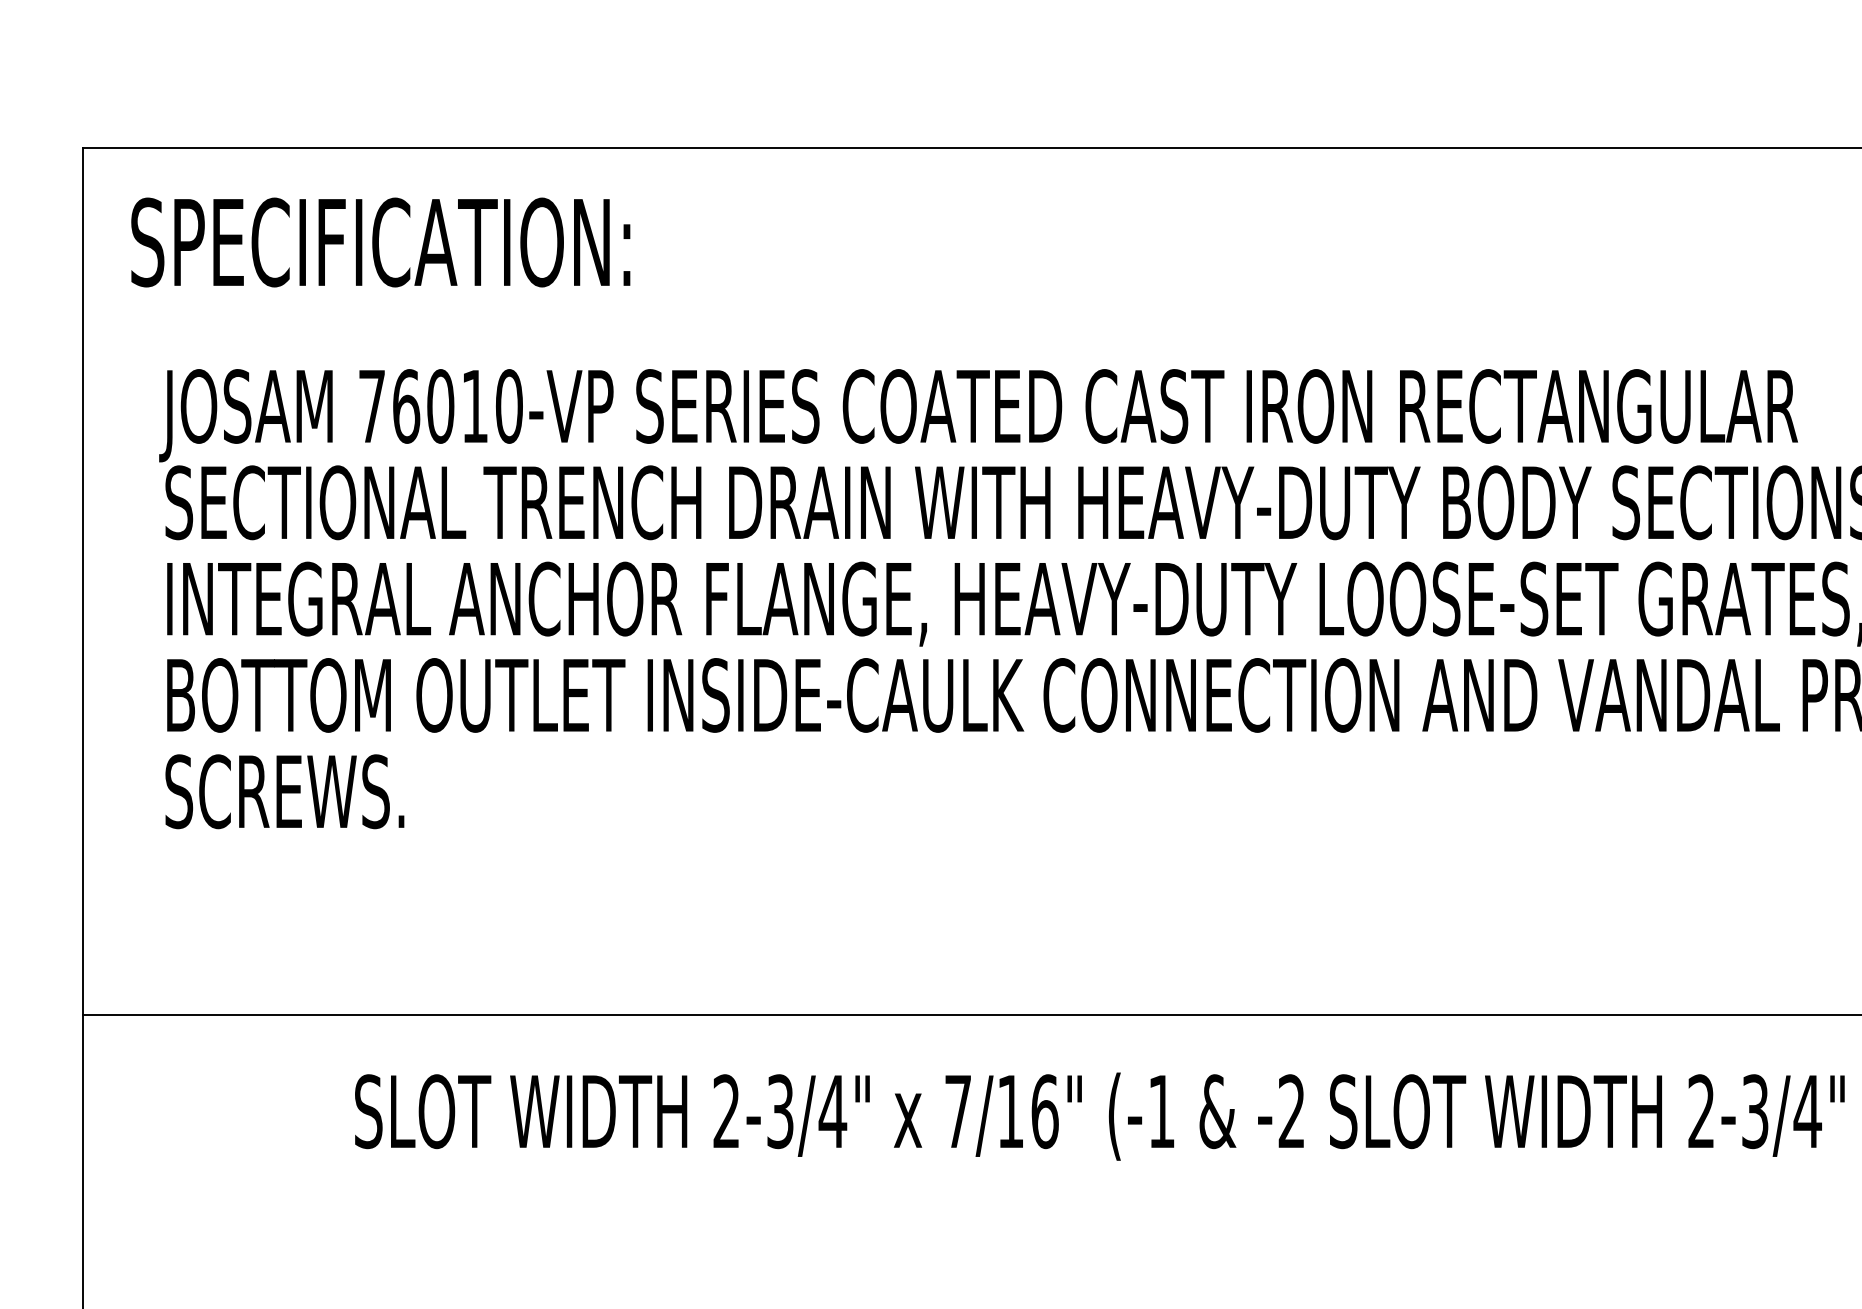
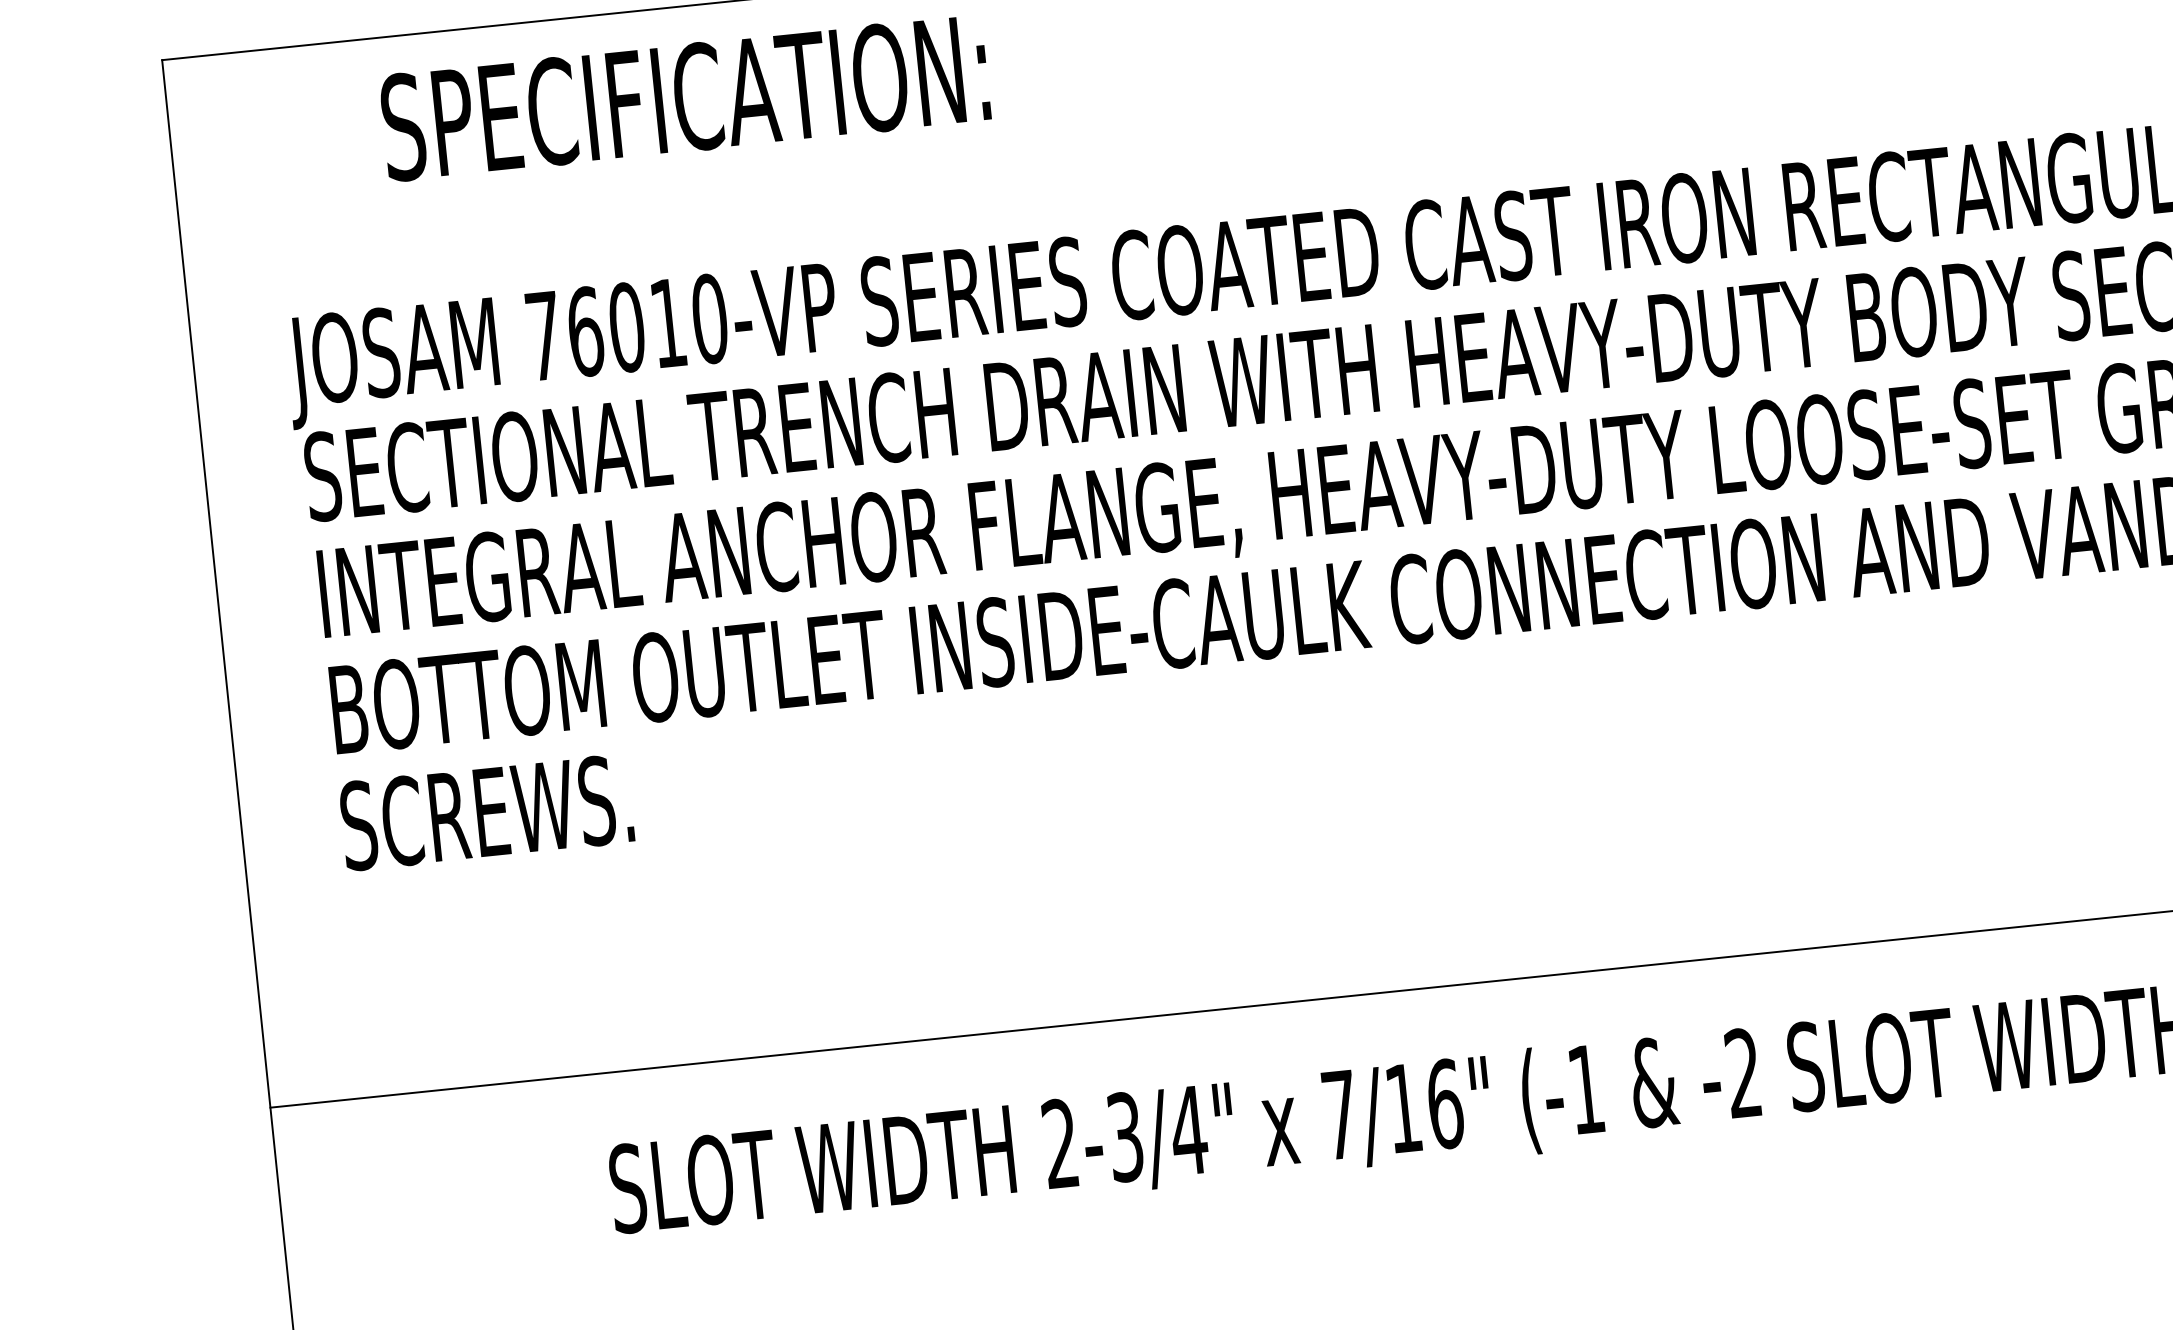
text: (380, 242) -> (684, 98), moved

